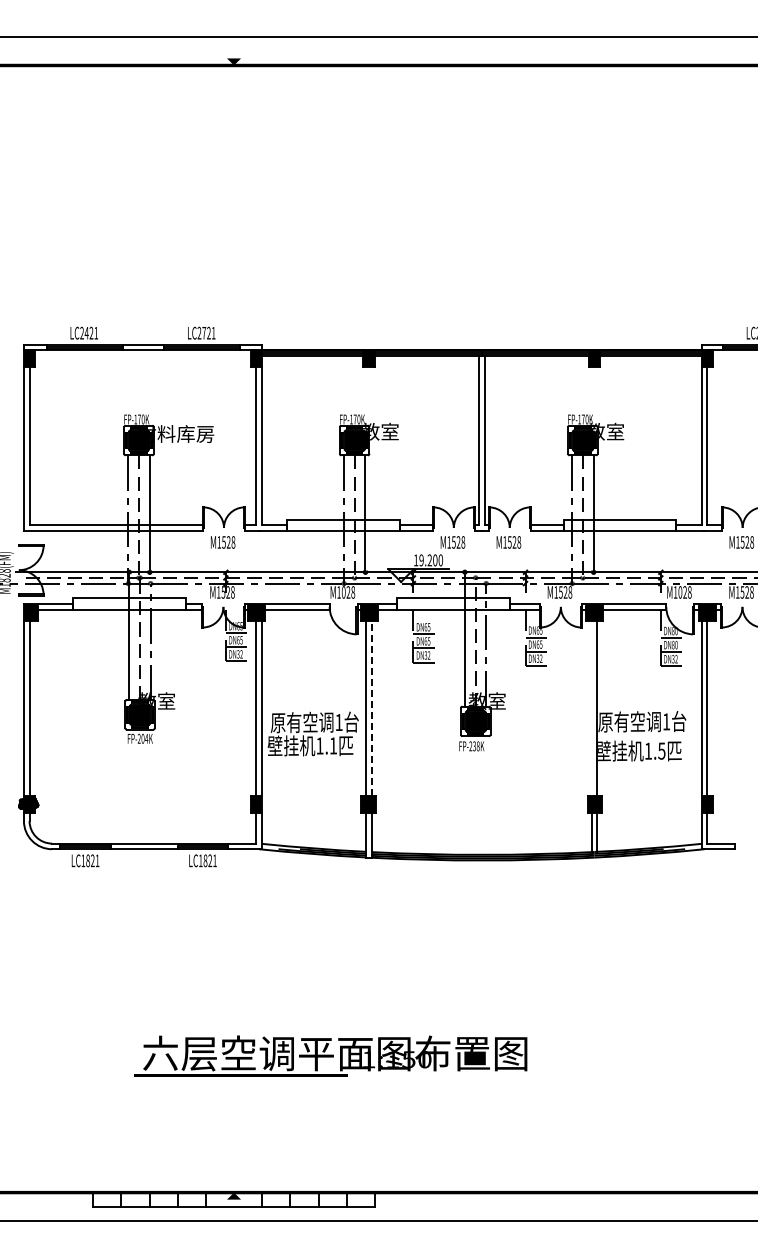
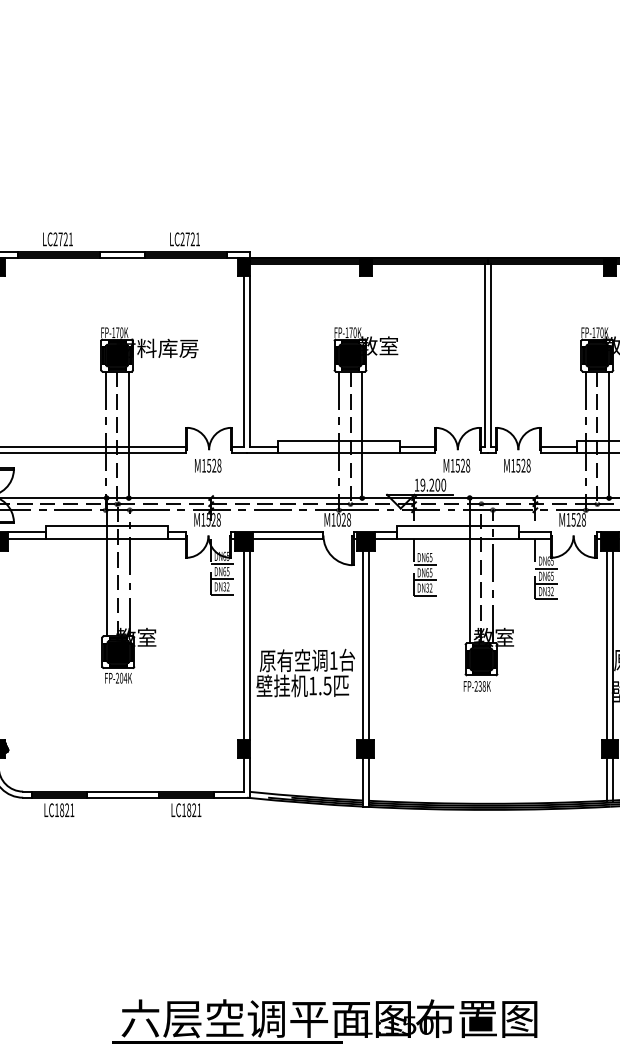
text: (86, 333) -> (60, 239), LC2421 -> LC2721
line: (371, 707) -> (368, 644), dashed -> solid
line: (591, 707) -> (606, 644), added
text: (333, 745) -> (327, 685), 1.1 -> 1.5

